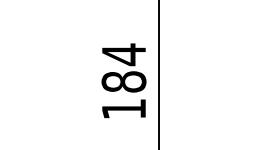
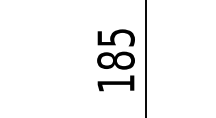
text: (124, 54) -> (116, 37), 184 -> 185

